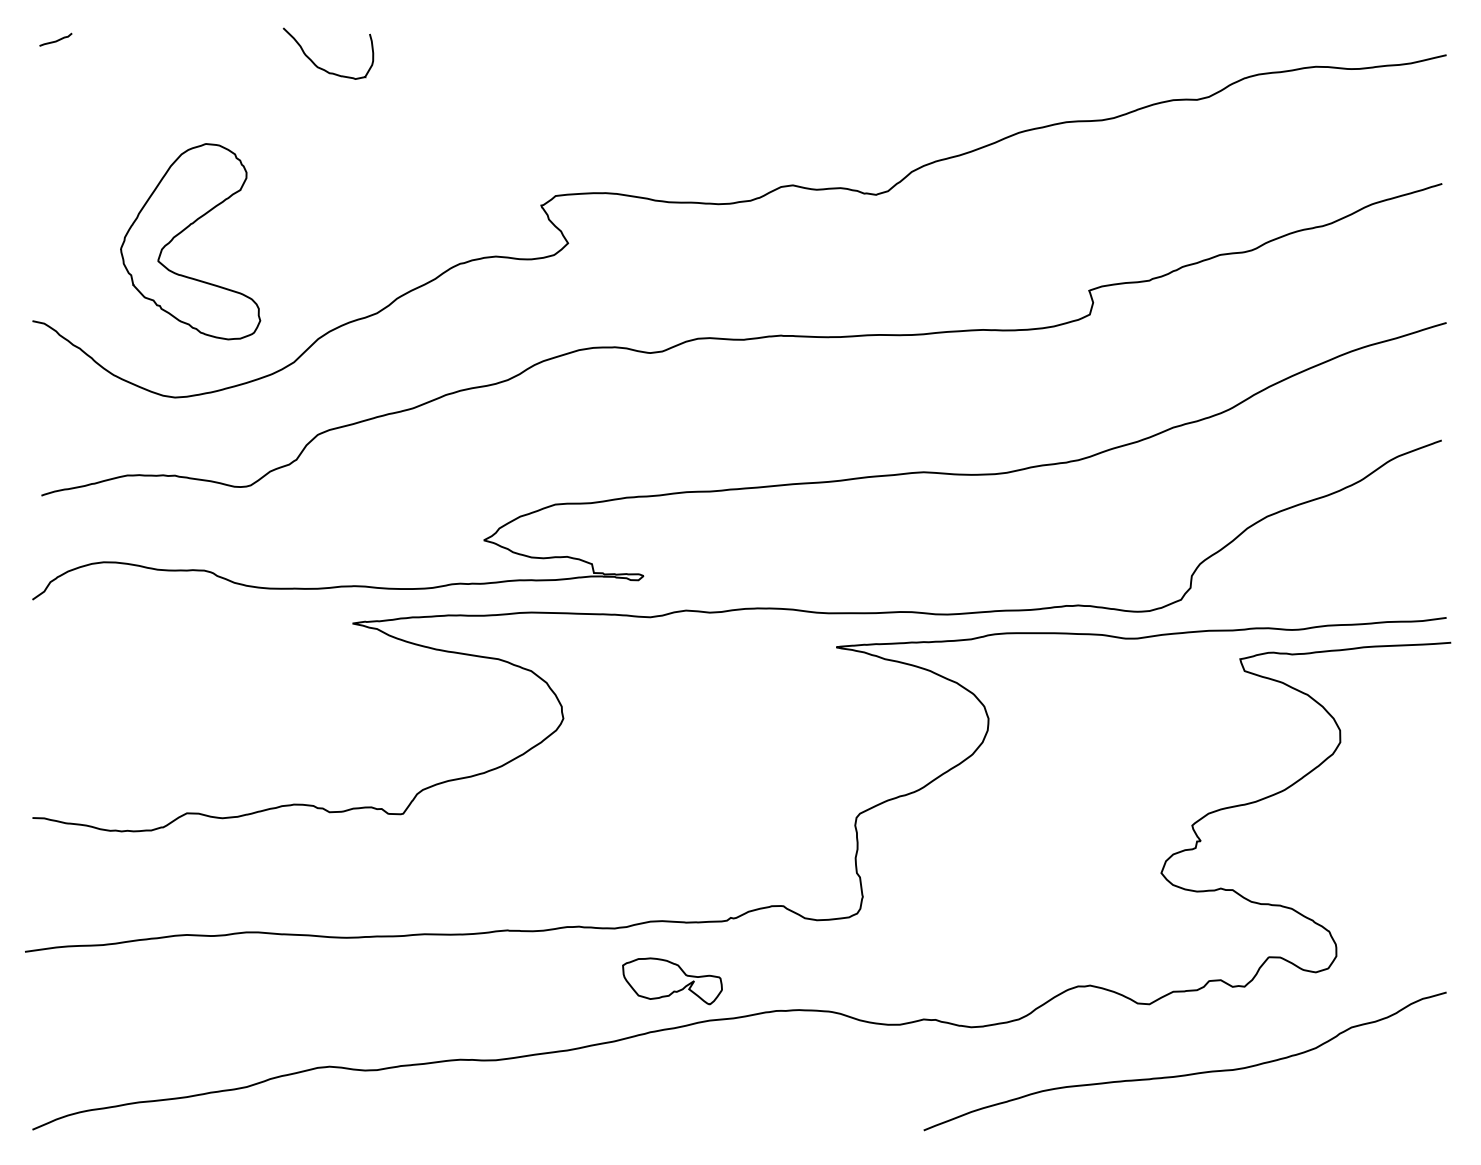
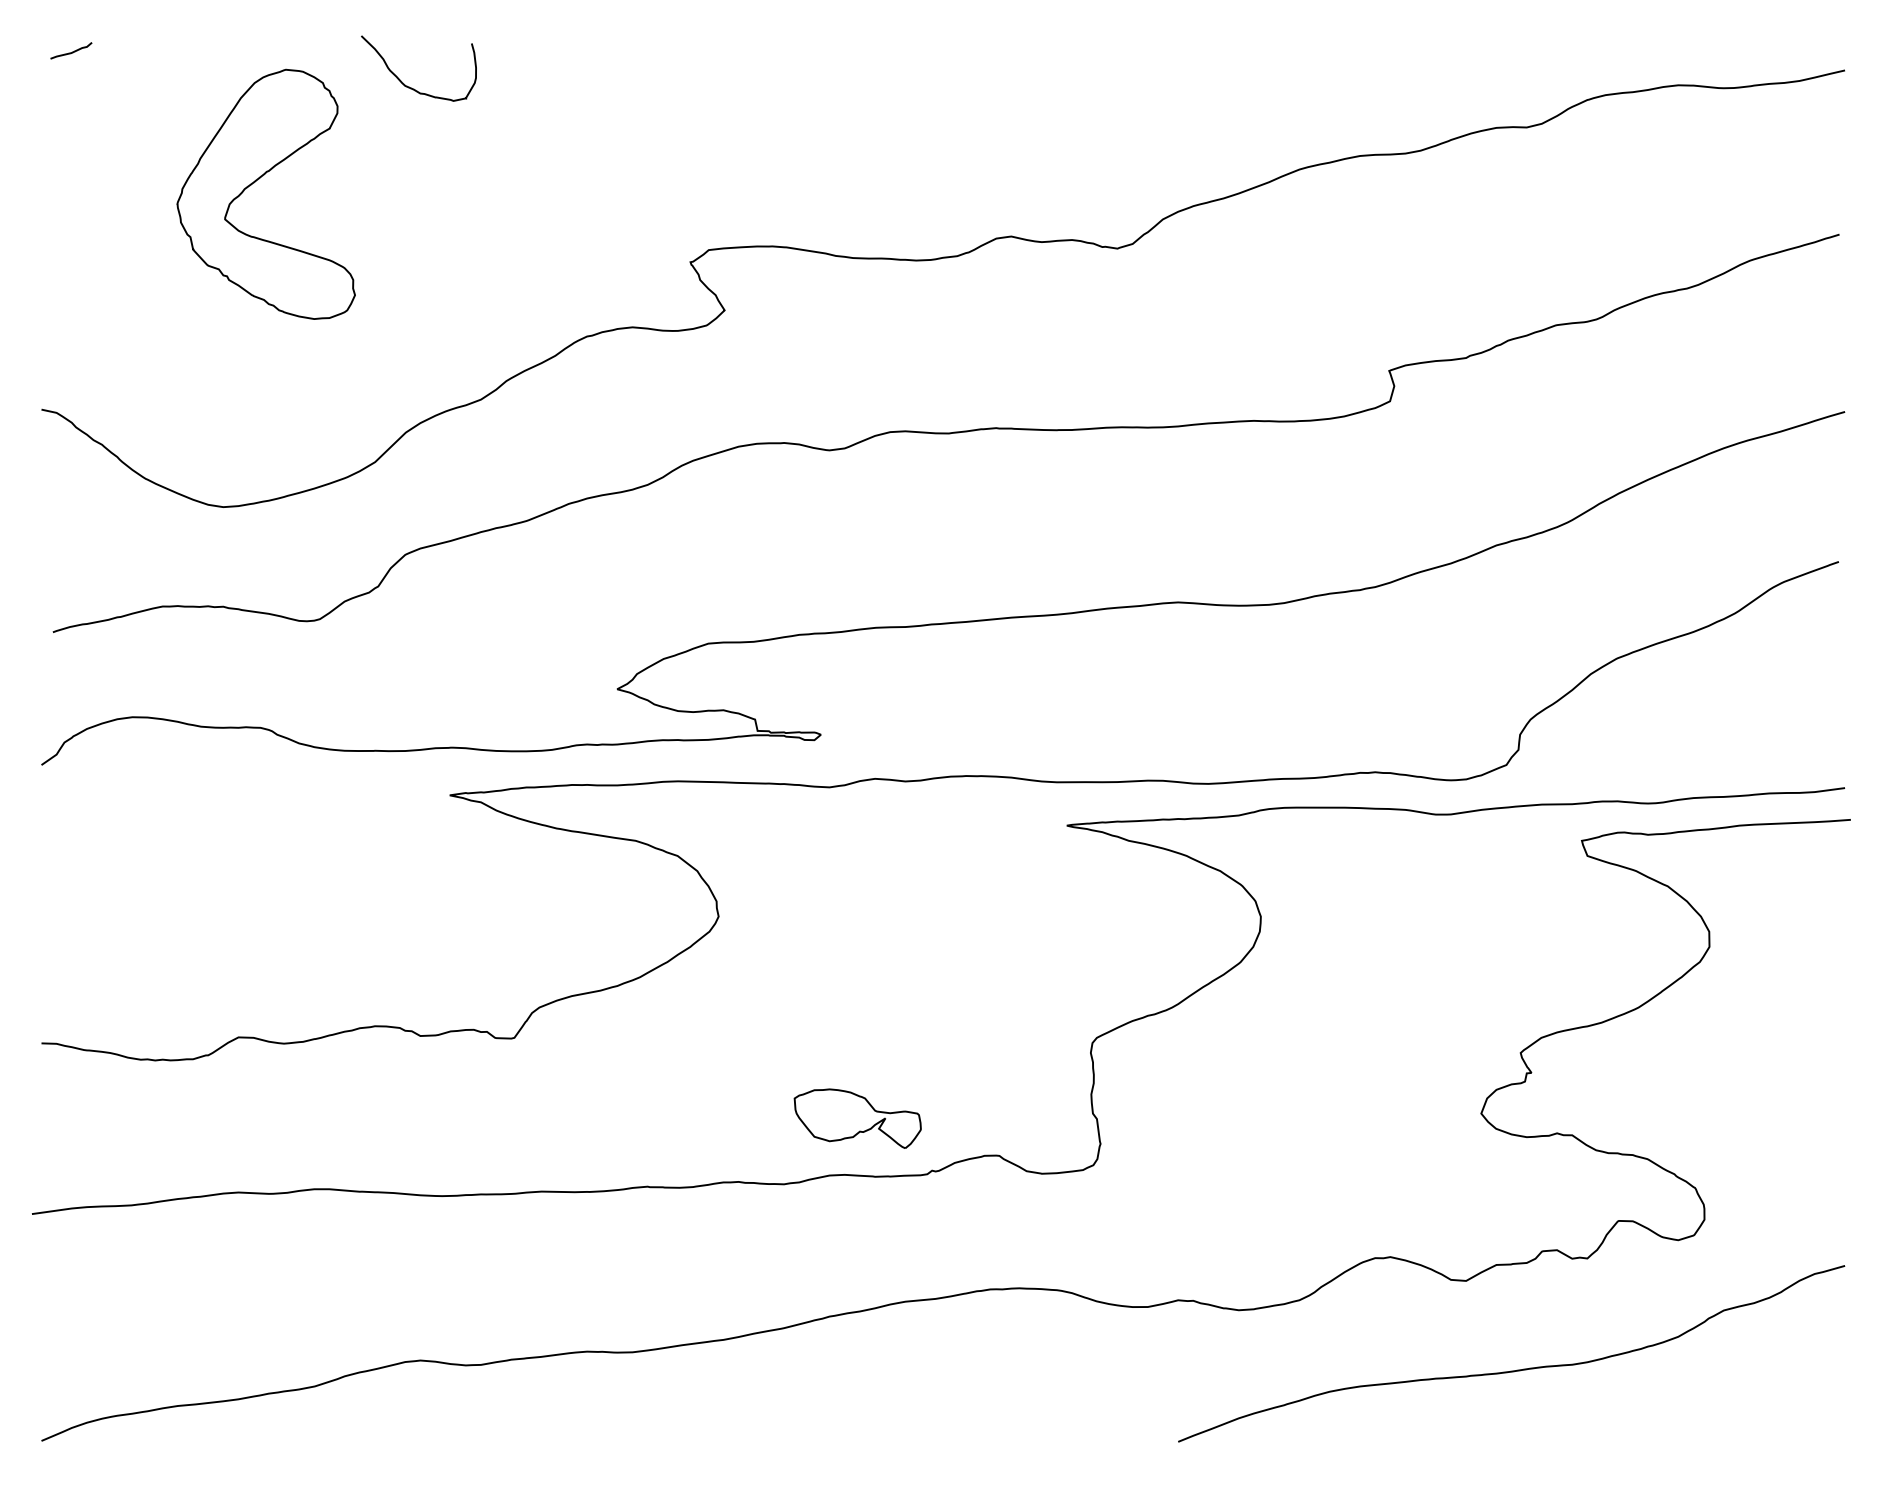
part: (182, 232) -> (255, 182), moved
part: (672, 981) -> (857, 1118), moved

